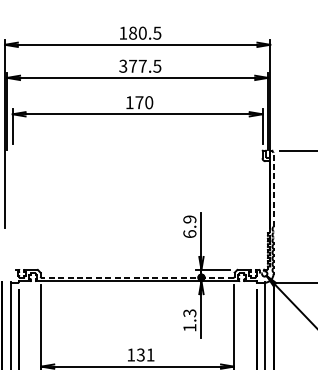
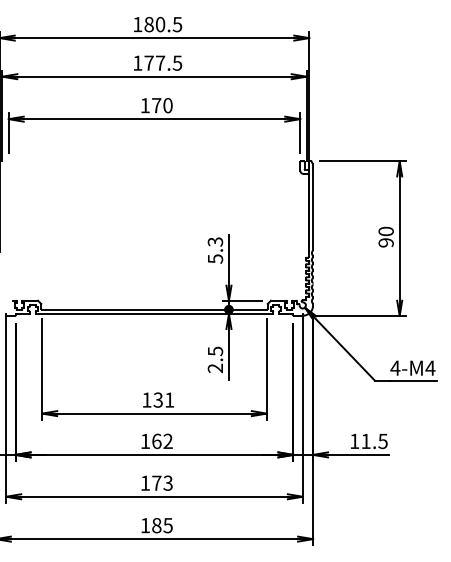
text: (123, 65) -> (137, 62), 377.5 -> 177.5
line: (273, 189) -> (313, 207), dashed -> solid
text: (189, 226) -> (215, 250), 6.9 -> 5.3
line: (137, 277) -> (154, 309), dashed -> solid
text: (189, 320) -> (214, 359), 1.3 -> 2.5

